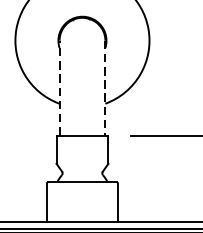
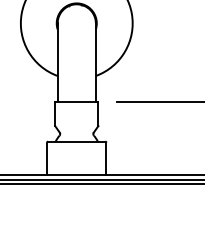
line: (59, 87) -> (57, 62), dashed -> solid
line: (104, 87) -> (95, 62), dashed -> solid

